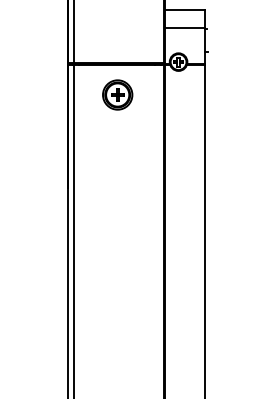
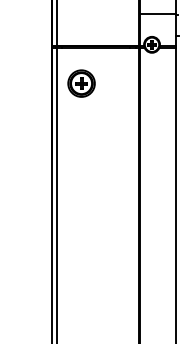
part: (117, 94) -> (81, 83), moved

